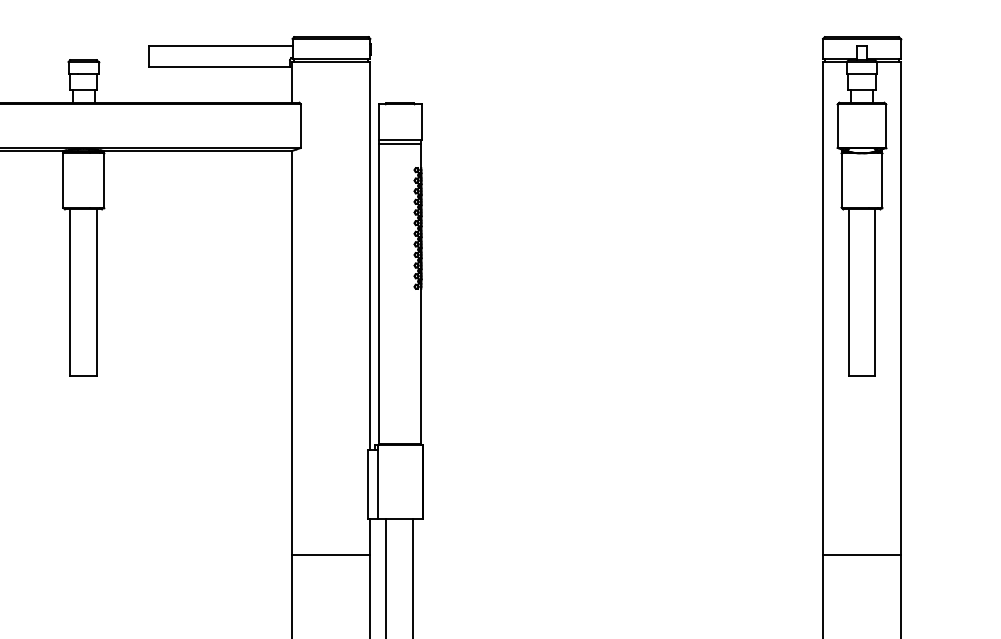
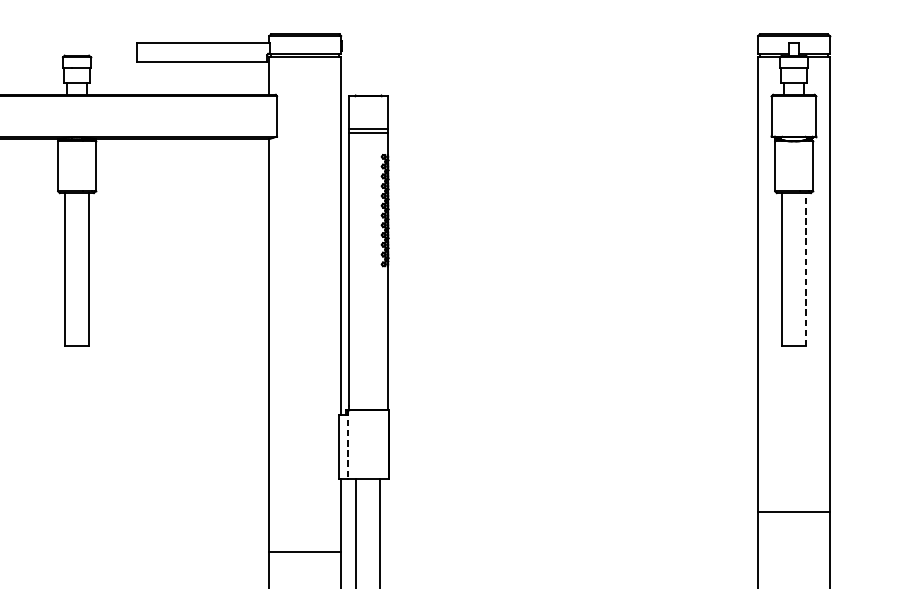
line: (875, 292) -> (806, 269), solid -> dashed
line: (377, 482) -> (347, 444), solid -> dashed
line: (331, 555) -> (305, 552), moved

